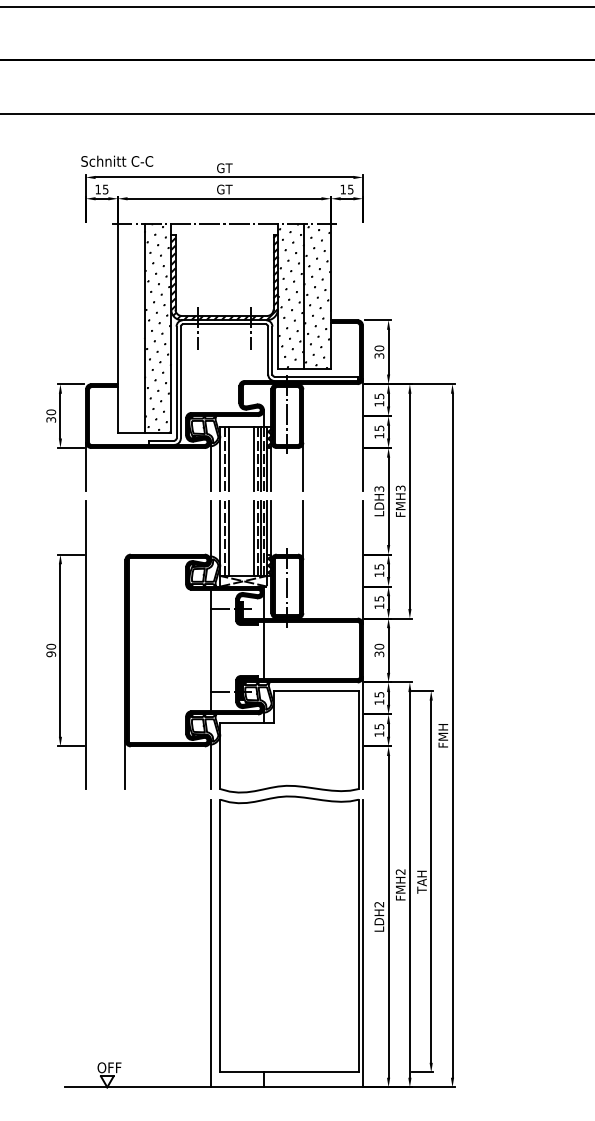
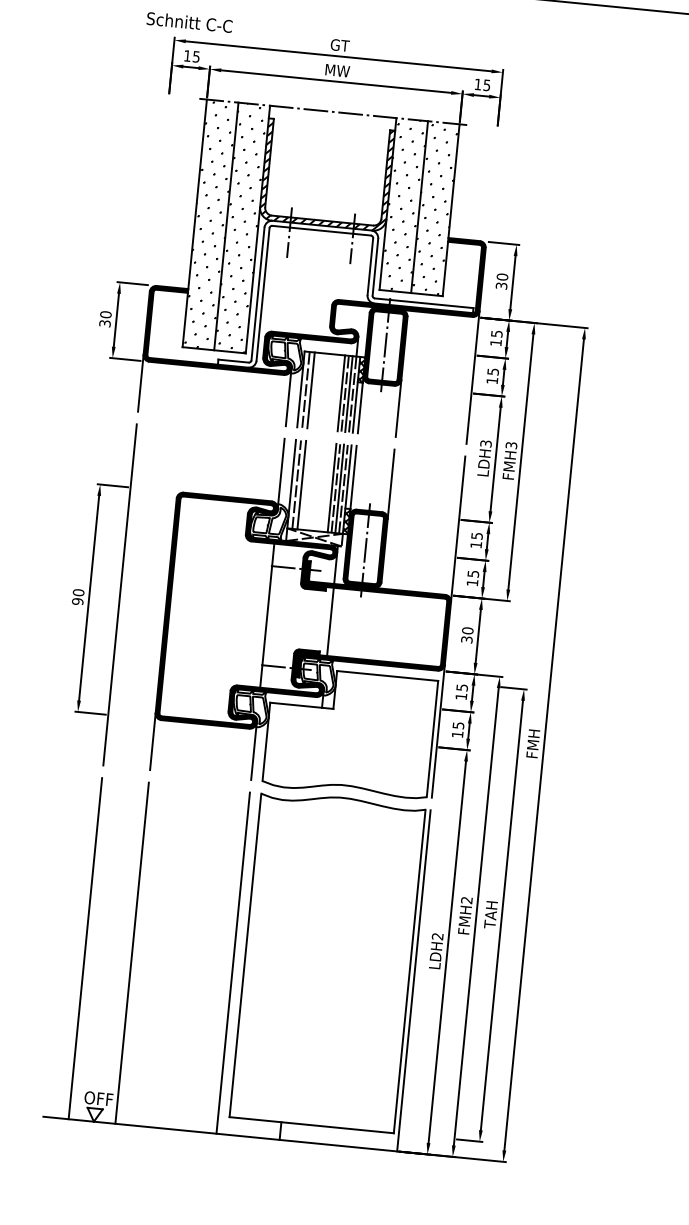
text: (117, 160) -> (190, 21), moved
text: (224, 189) -> (337, 70), GT -> MW
hatch: (130, 328) -> (209, 224), added
line: (86, 943) -> (85, 948), added
line: (125, 943) -> (132, 953), added

